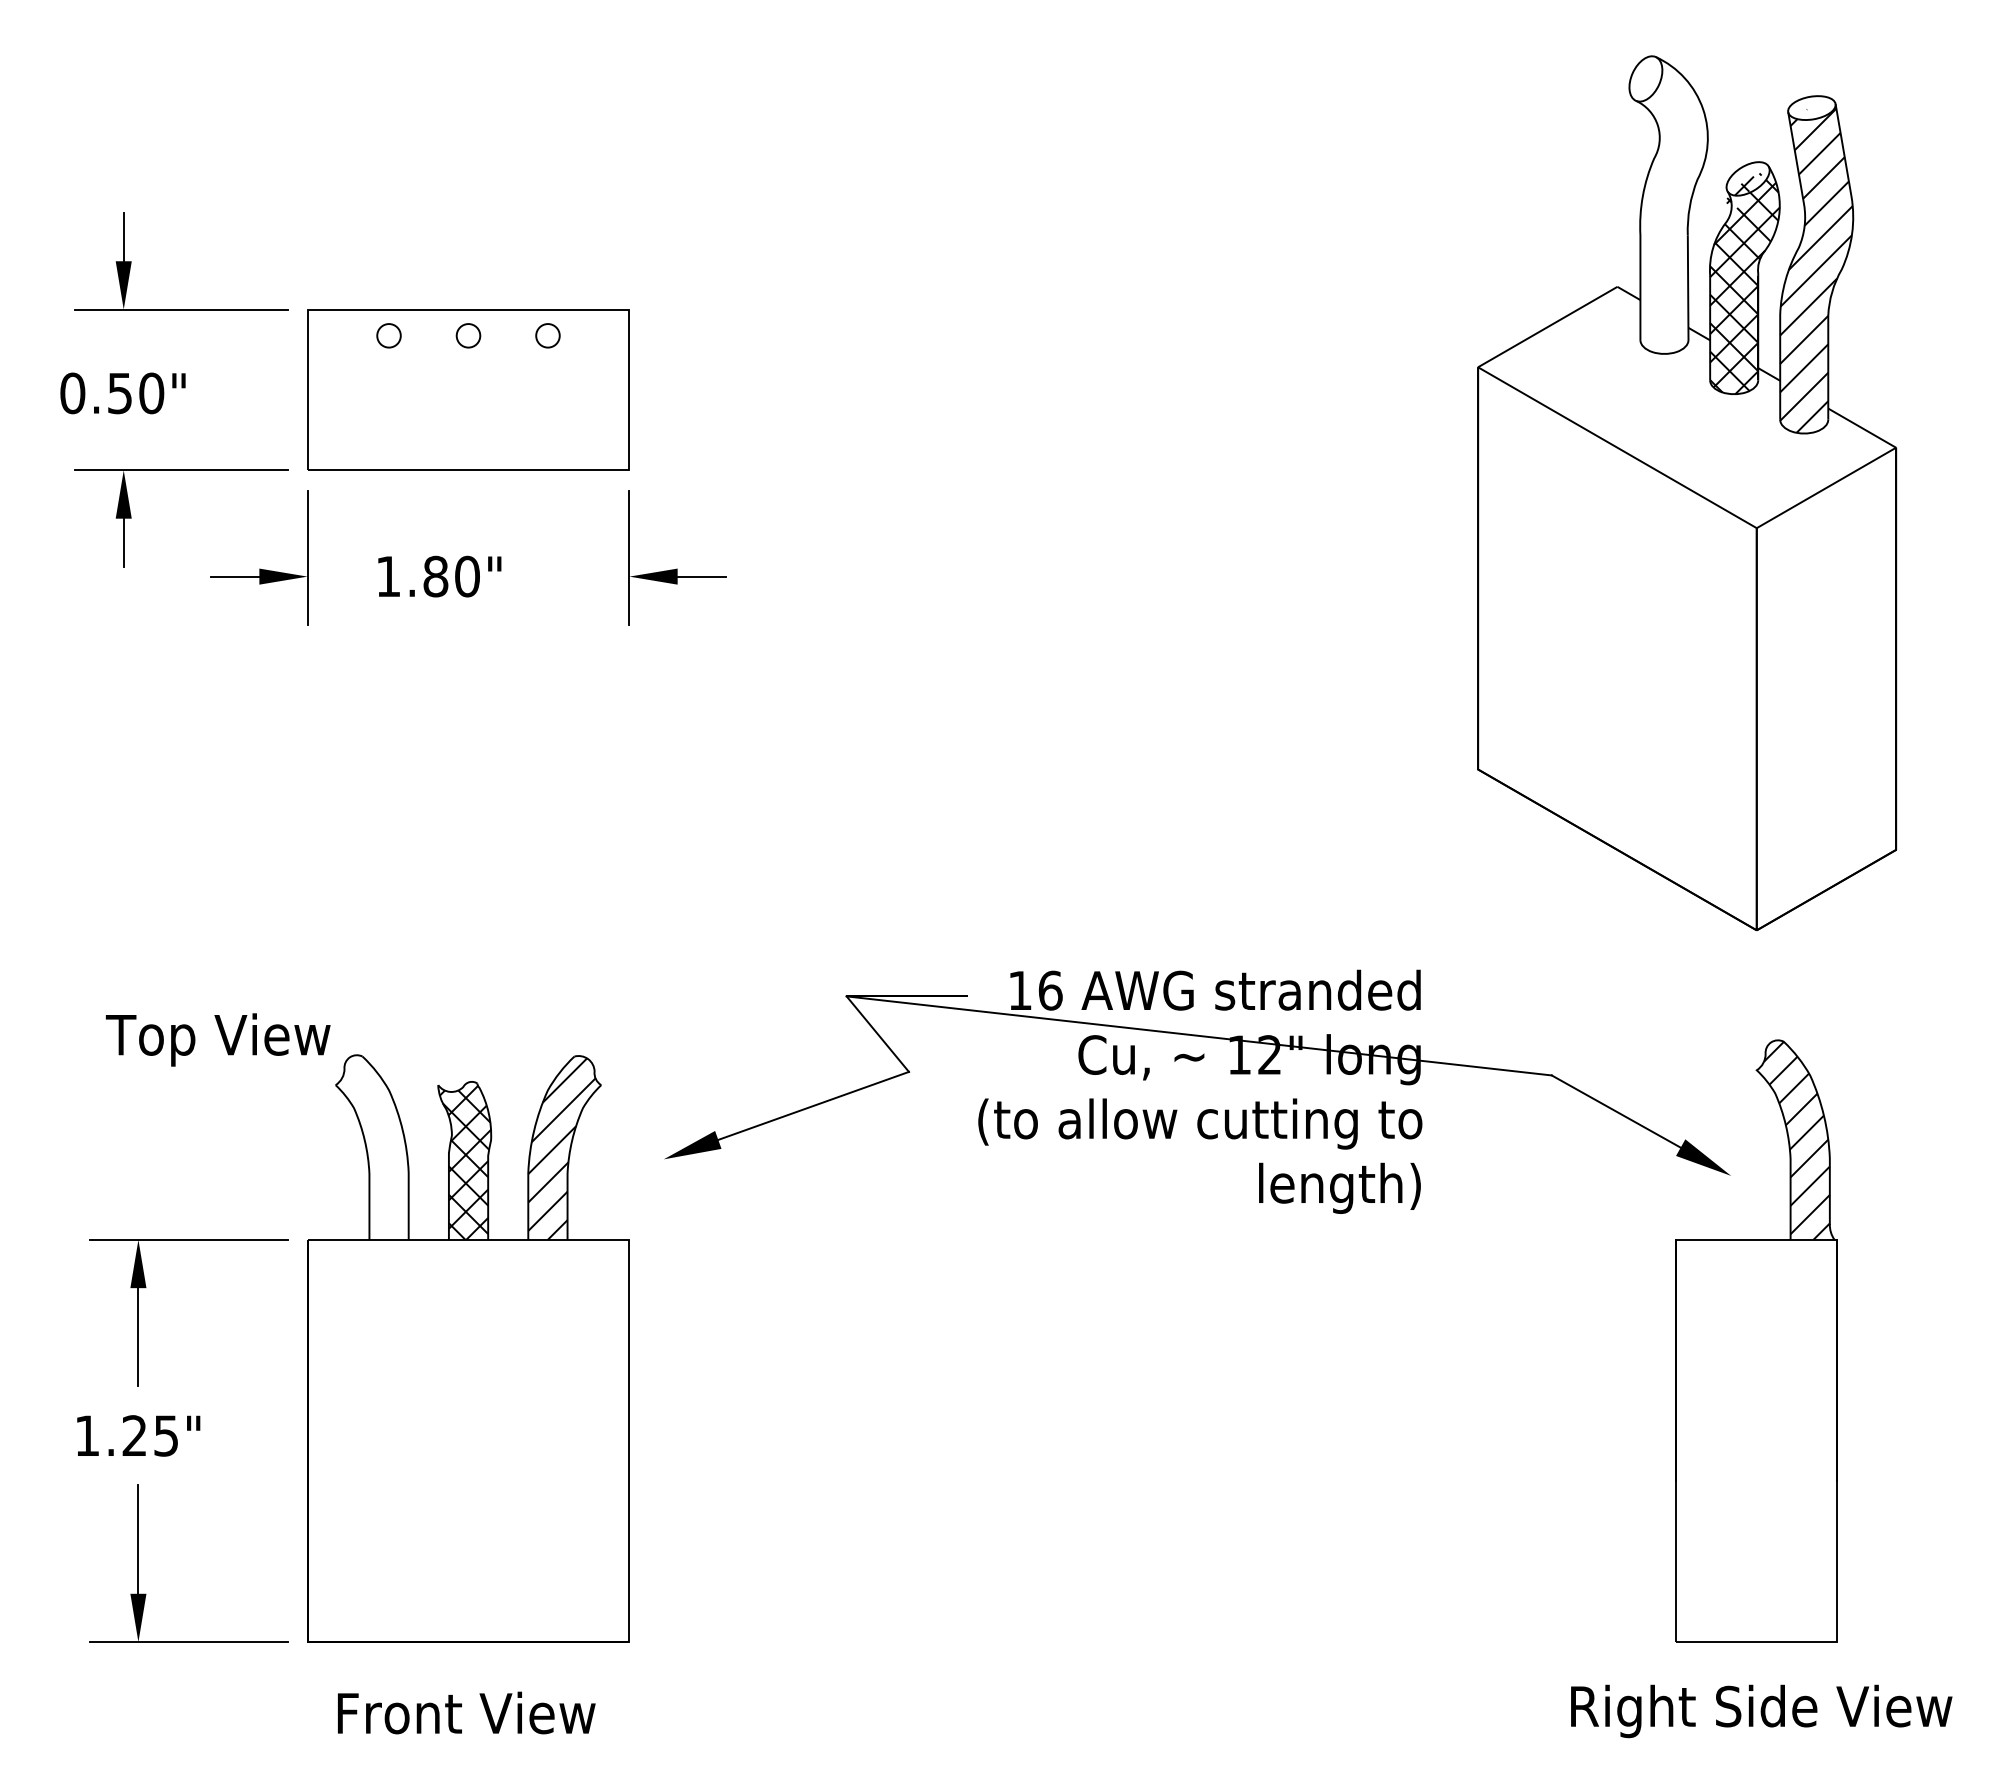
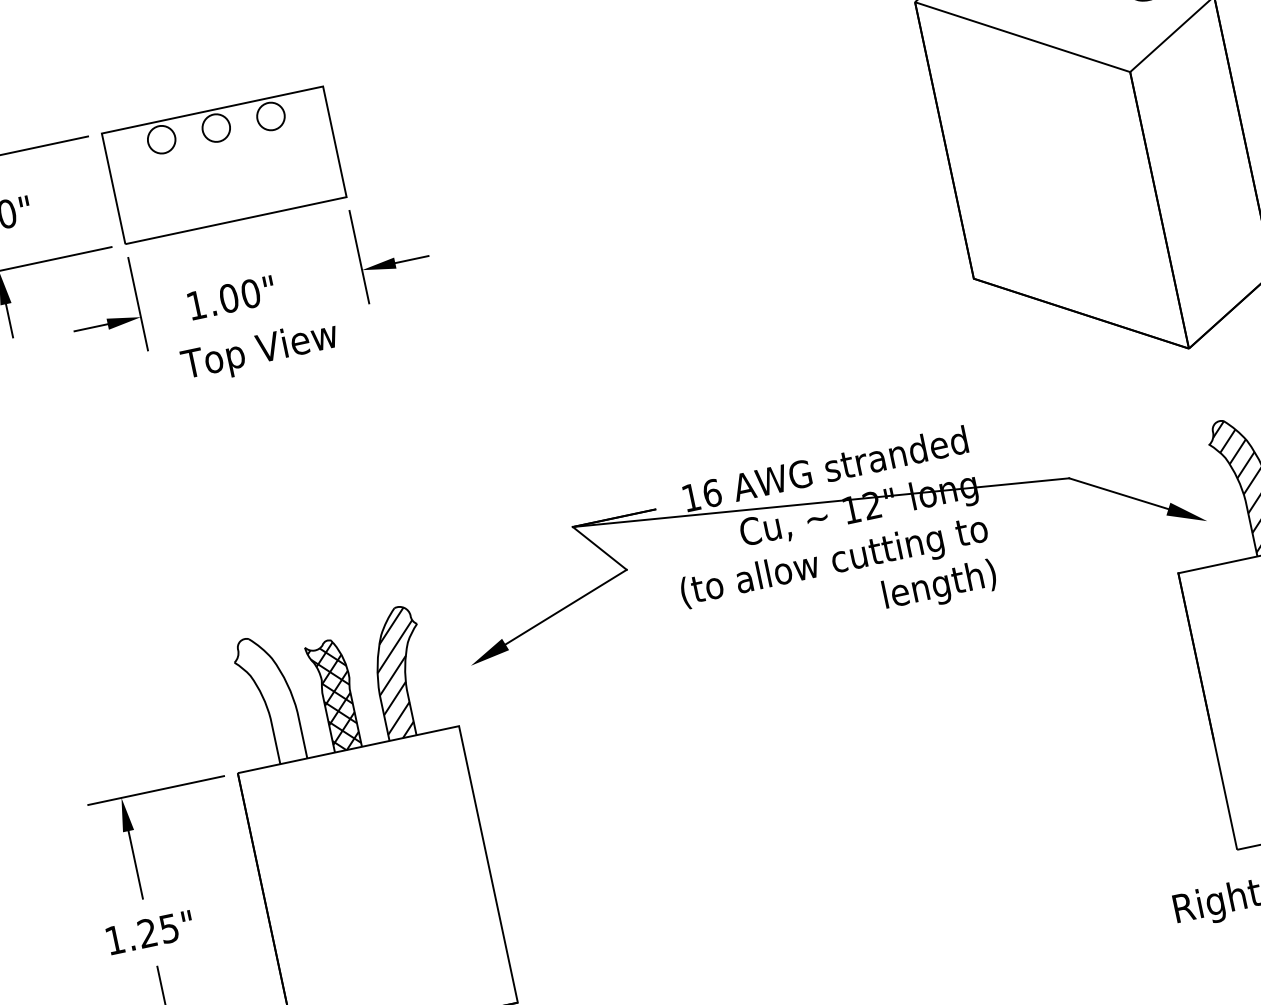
circle: (388, 335) -> (161, 139), size x1.67
circle: (468, 335) -> (216, 127), size x1.67
circle: (547, 335) -> (270, 116), size x1.67
text: (435, 576) -> (228, 298), 1.80" -> 1.00"
text: (217, 1039) -> (259, 352), moved

